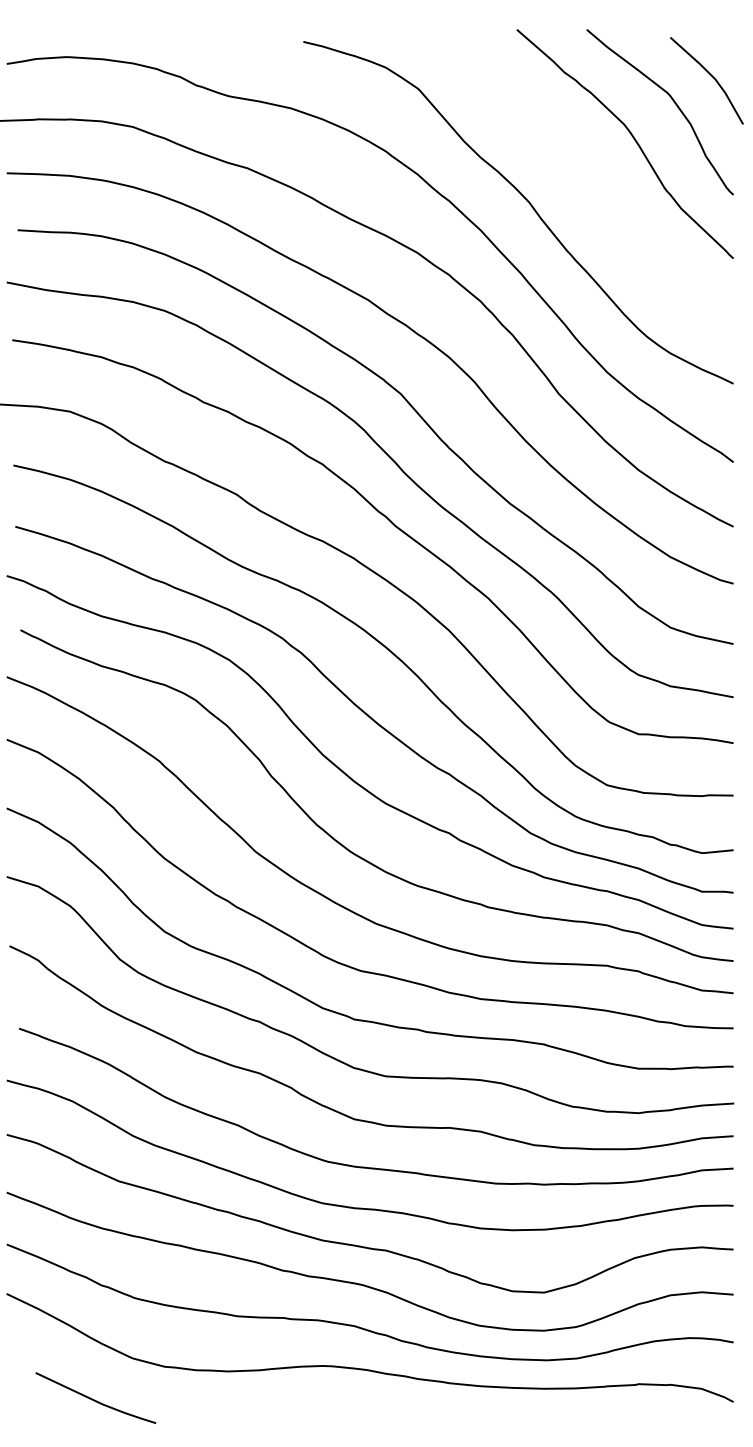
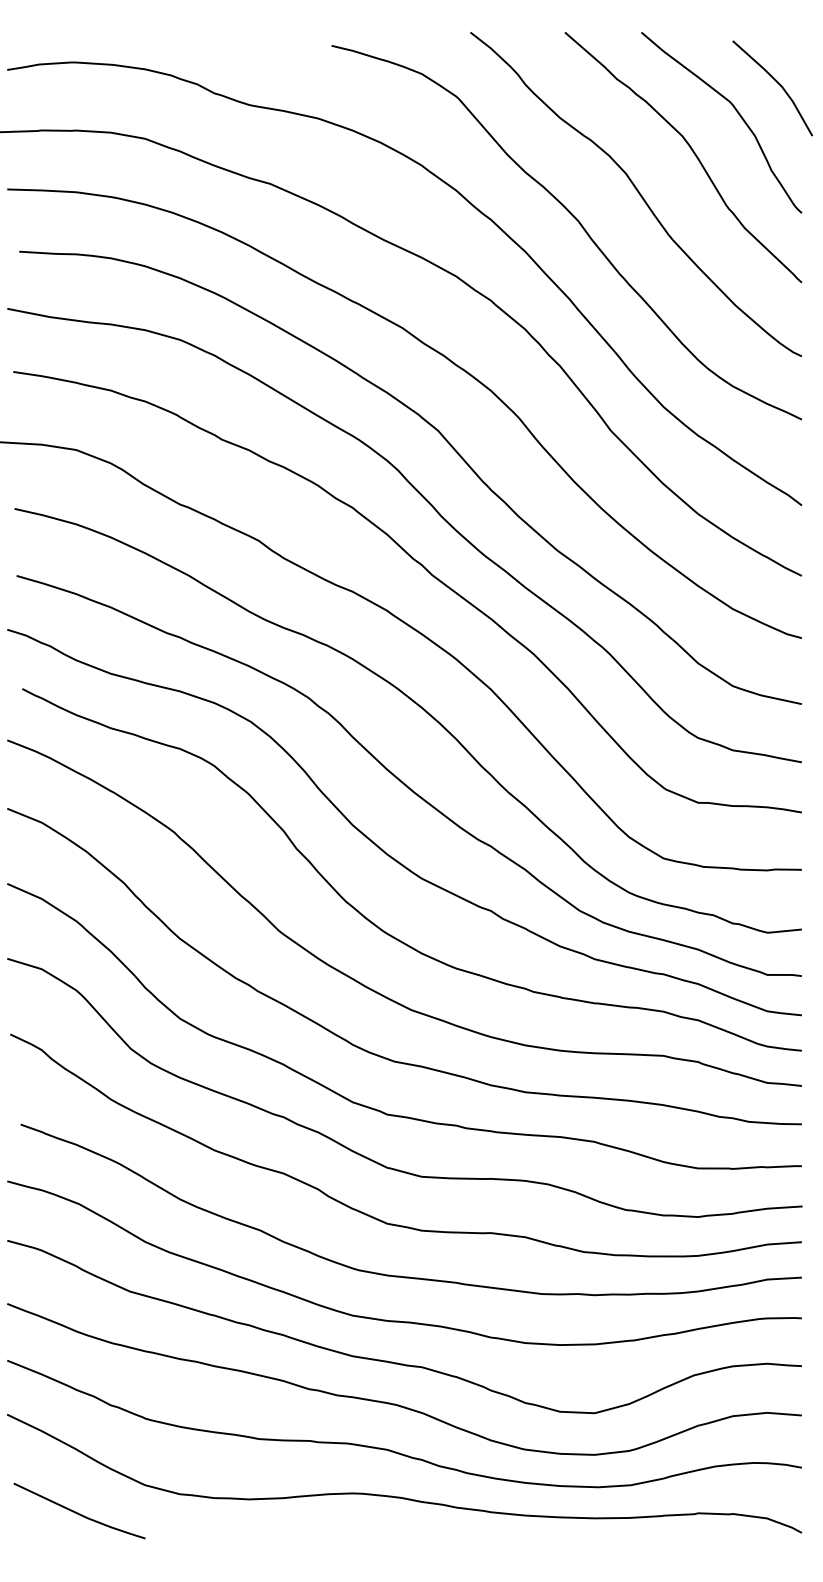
curve: (583, 176) -> (637, 192), added
line: (94, 1399) -> (78, 1512), moved

